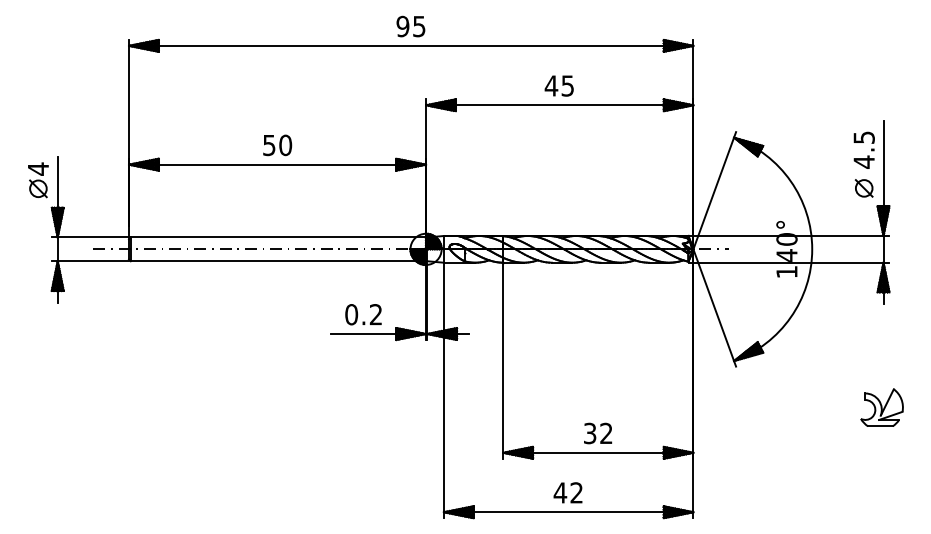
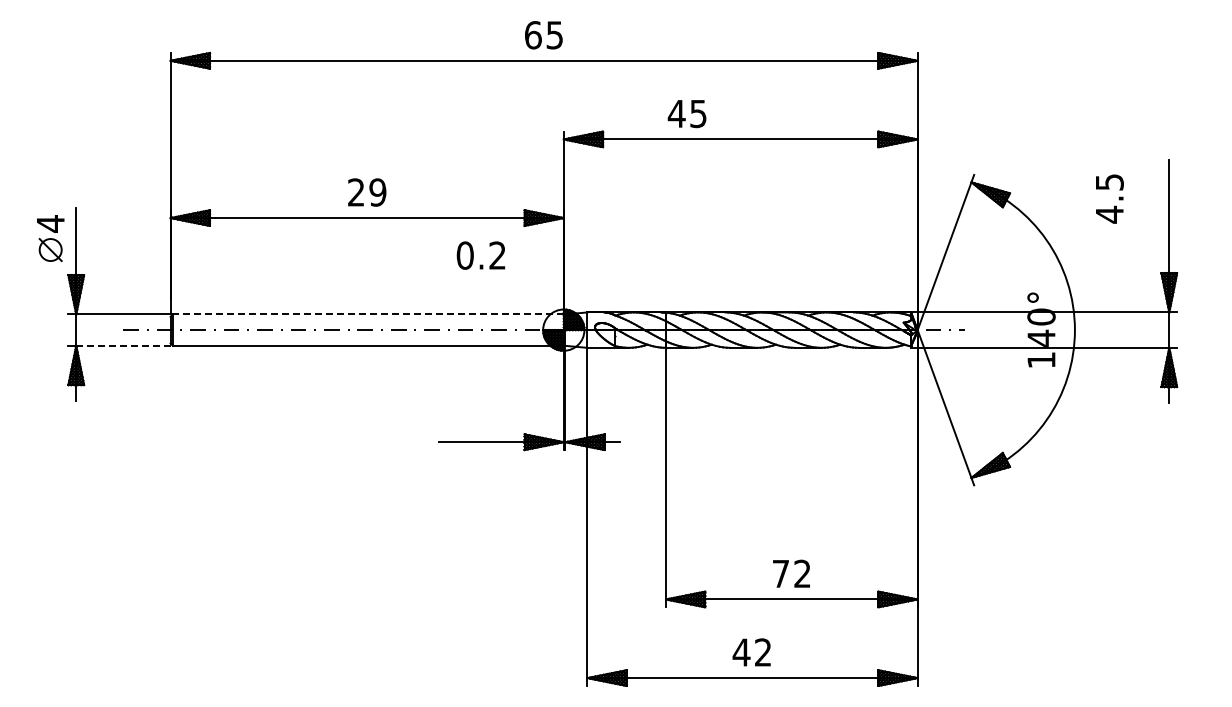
text: (402, 26) -> (532, 35), 95 -> 65
text: (558, 86) -> (686, 114), moved
text: (277, 145) -> (367, 192), 50 -> 29
text: (864, 149) -> (1109, 198), moved
part: (864, 188) -> (1143, 249), removed
line: (277, 237) -> (367, 314), solid -> dashed
line: (92, 260) -> (122, 345), solid -> dashed
text: (363, 314) -> (480, 255), moved
part: (881, 407) -> (1166, 539), removed
text: (589, 433) -> (780, 573), 32 -> 72

